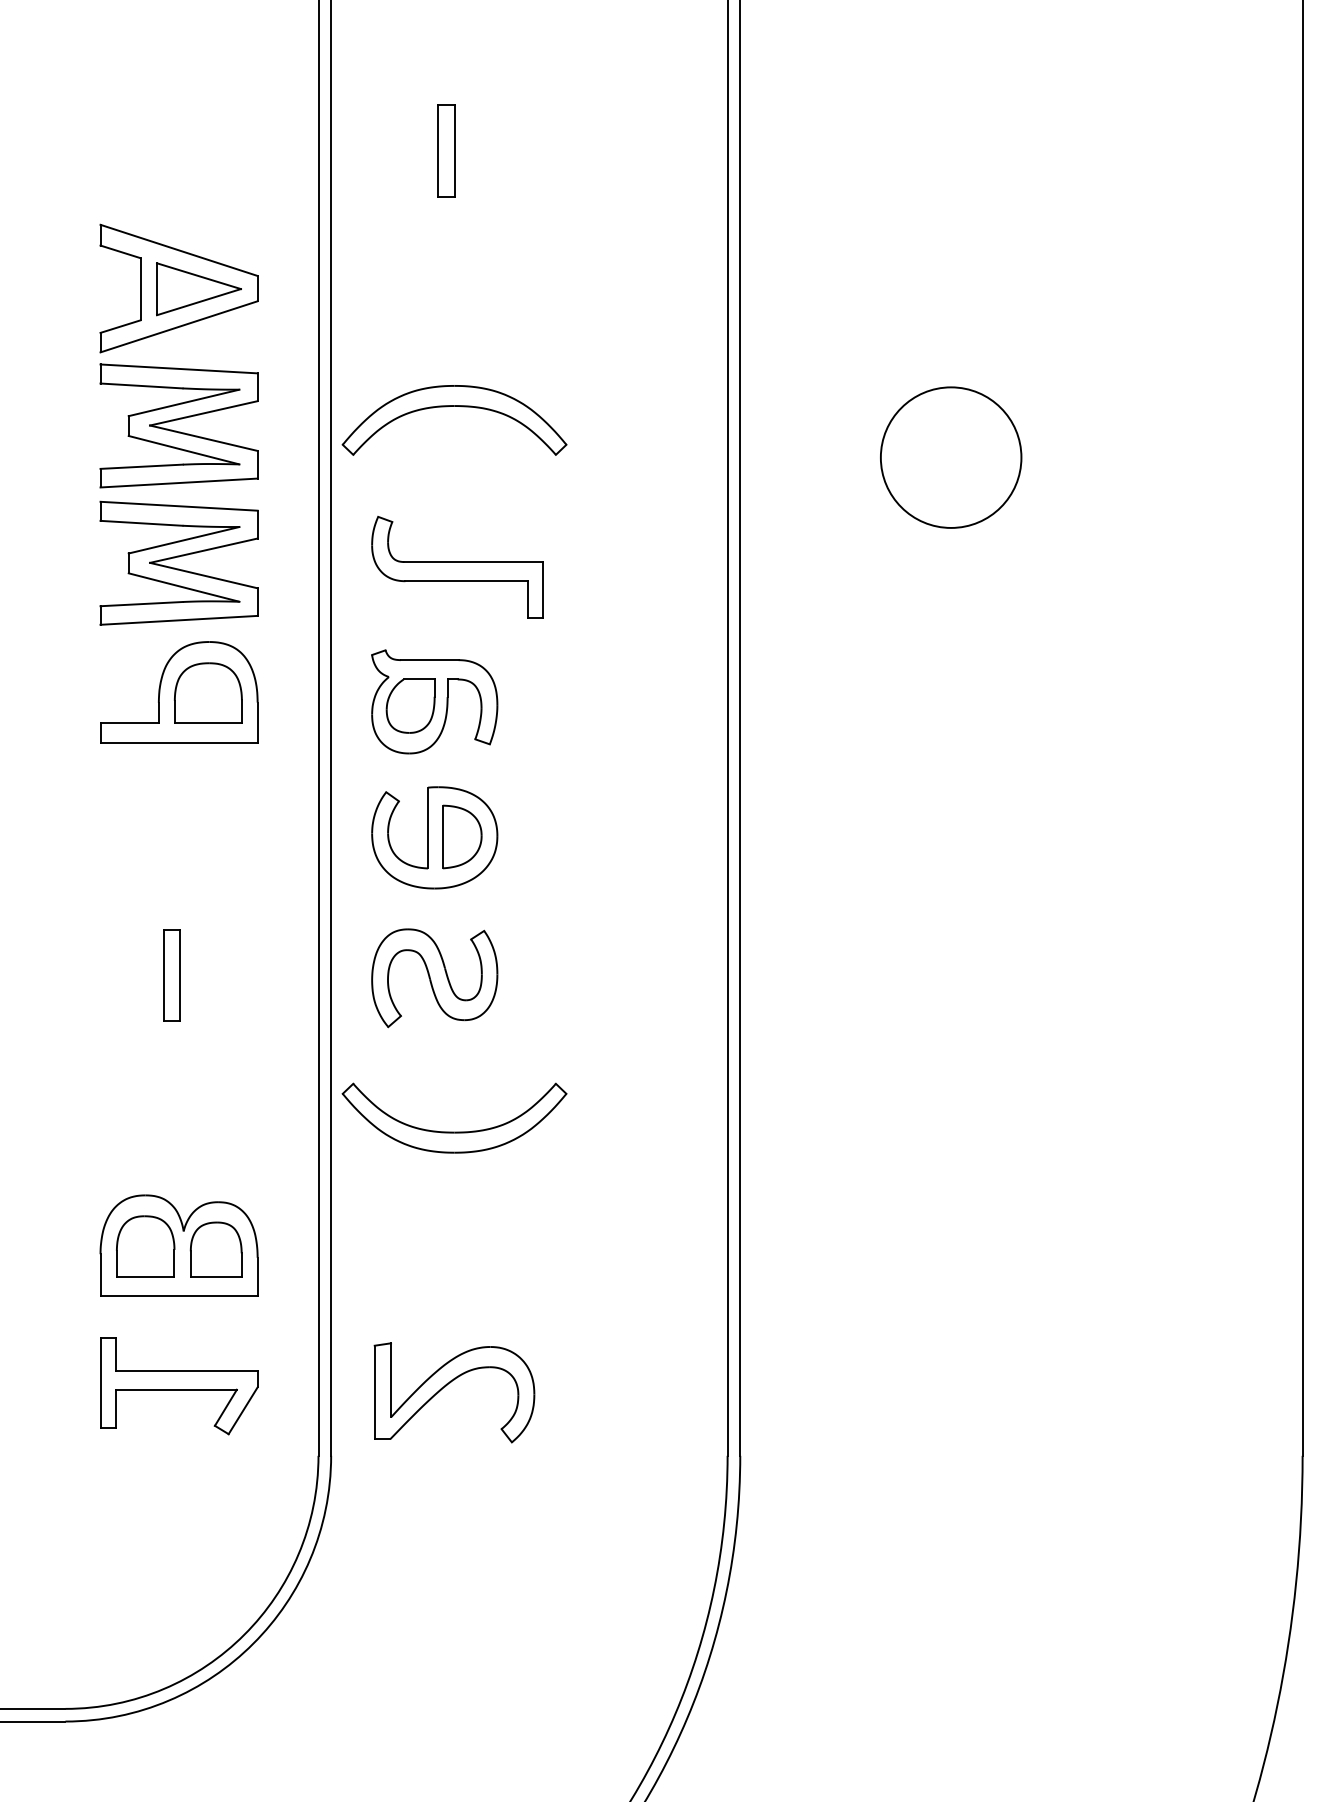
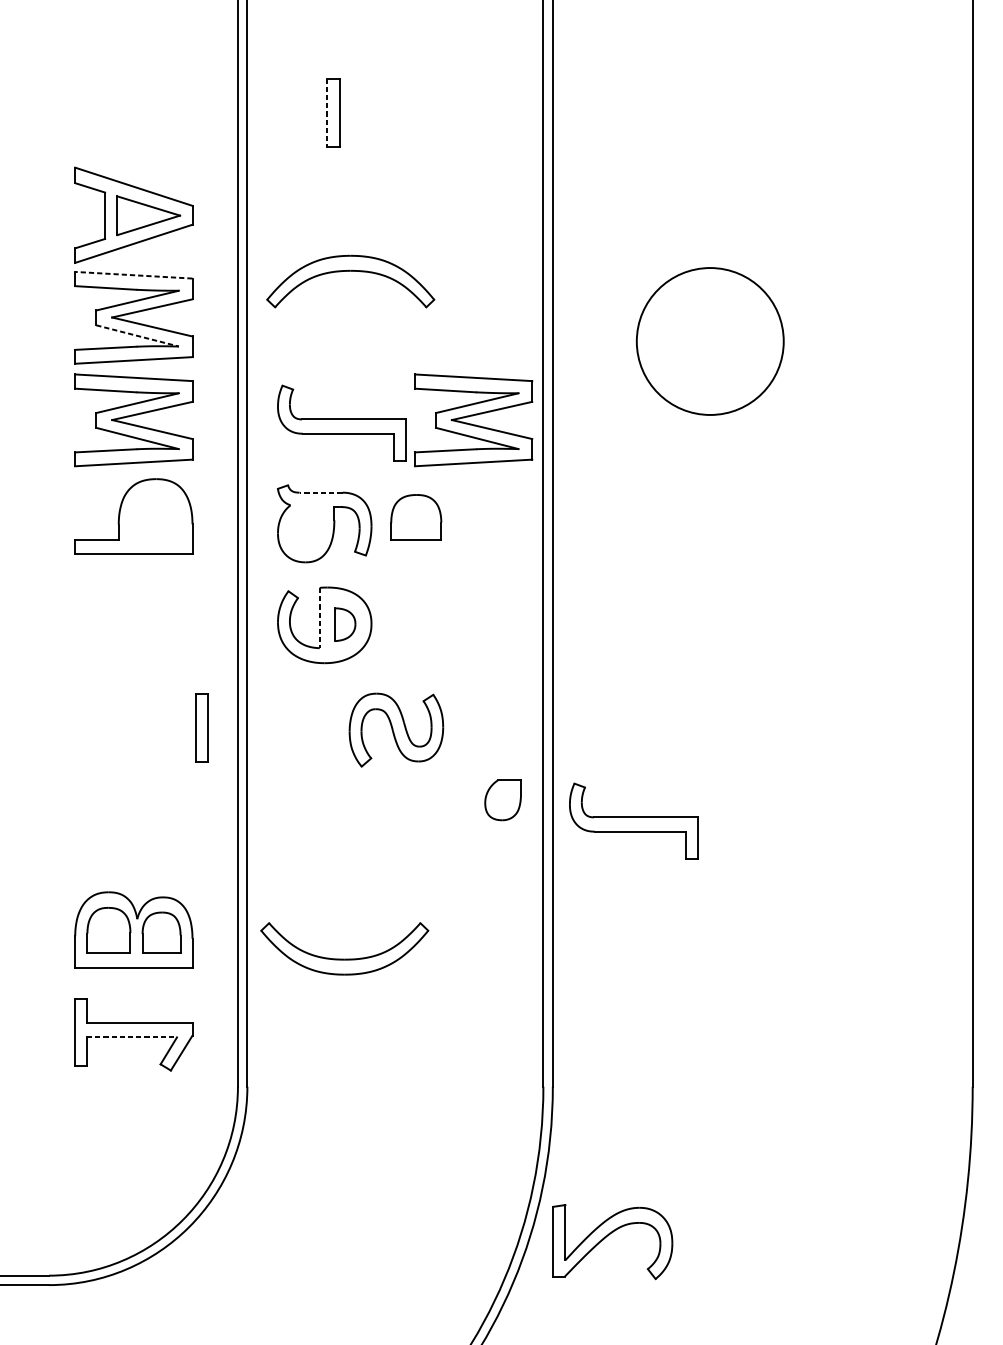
line: (437, 151) -> (326, 112), solid -> dashed
line: (179, 368) -> (134, 274), solid -> dashed
part: (454, 406) -> (350, 271), moved
line: (184, 450) -> (137, 336), solid -> dashed
circle: (950, 457) -> (709, 341), size x1.4
part: (633, 562) -> (473, 419), added
line: (429, 660) -> (320, 492), solid -> dashed
part: (208, 692) -> (416, 516), moved
part: (410, 705) -> (502, 799), moved
line: (428, 828) -> (320, 618), solid -> dashed
part: (462, 836) -> (345, 624), size x0.7
part: (171, 975) -> (201, 728), moved
part: (434, 978) -> (396, 730), moved
part: (848, 1100) -> (633, 821), added
part: (454, 1131) -> (344, 958), moved
part: (450, 1383) -> (609, 1235), moved
line: (177, 1389) -> (132, 1037), solid -> dashed

